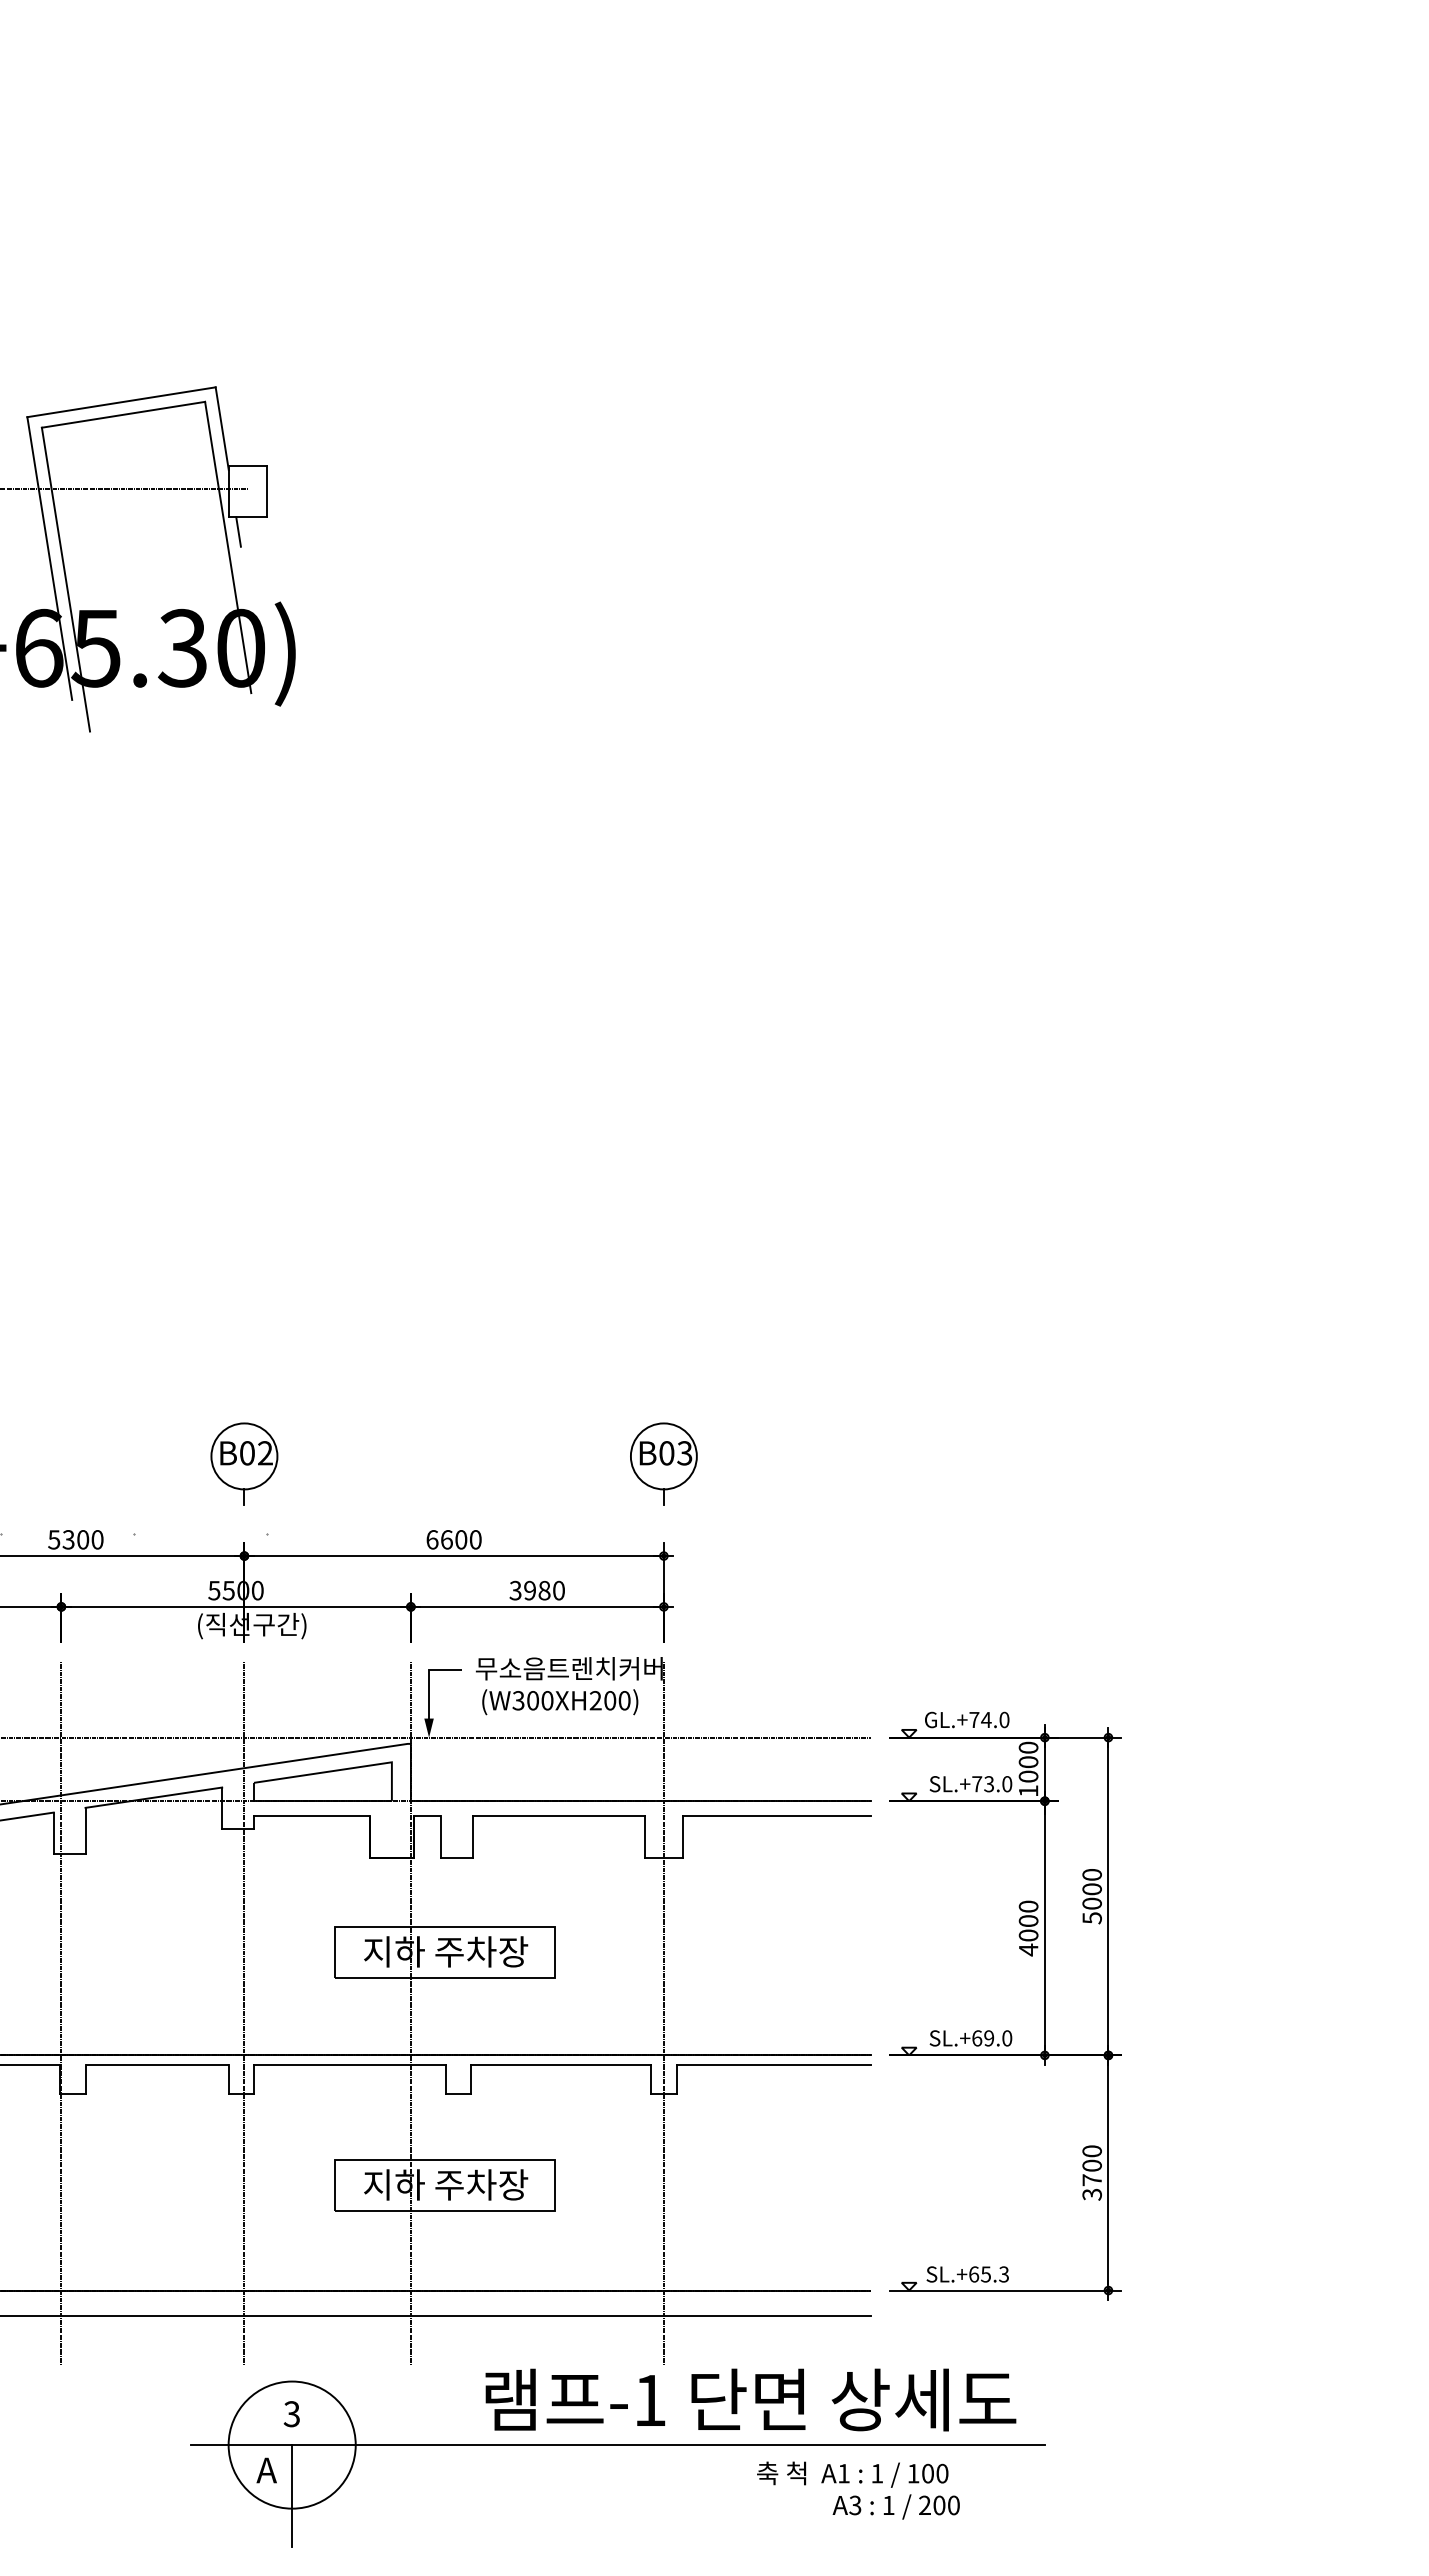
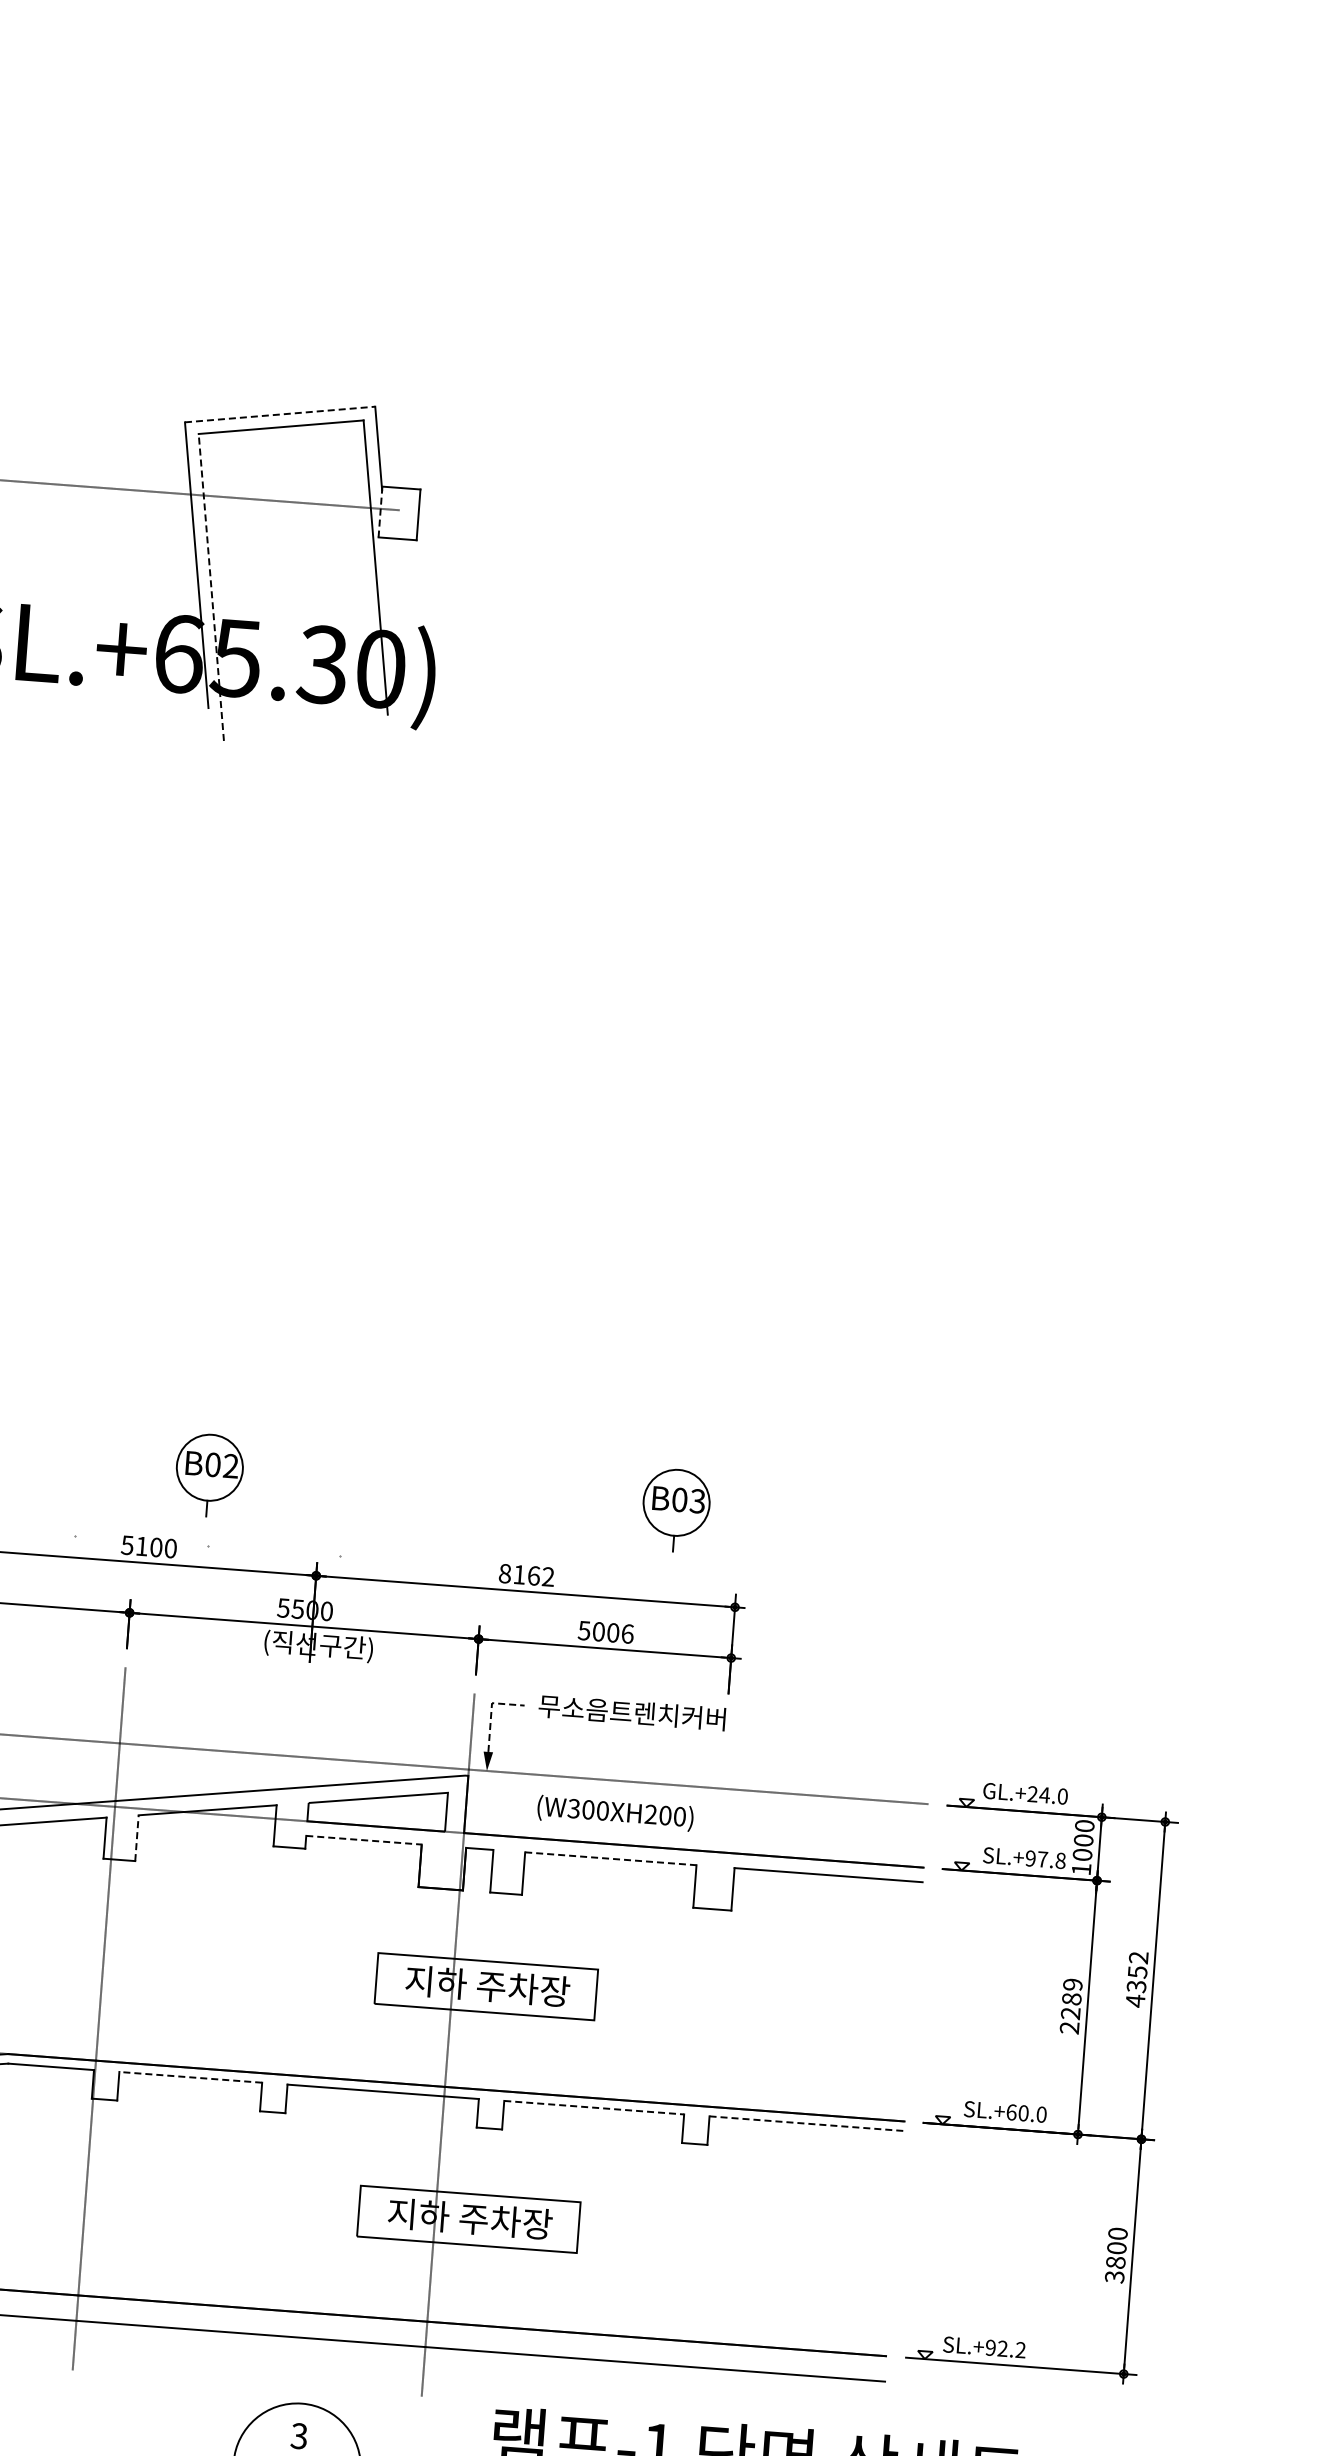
line: (122, 402) -> (281, 414), solid -> dashed
line: (228, 492) -> (380, 512), solid -> dashed
line: (238, 531) -> (387, 552), removed
line: (65, 579) -> (210, 587), solid -> dashed
part: (244, 1463) -> (209, 1474), moved
part: (663, 1463) -> (675, 1509), moved
text: (68, 1539) -> (141, 1546), 5300 -> 5100
text: (453, 1539) -> (526, 1574), 6600 -> 8162
text: (537, 1590) -> (606, 1632), 3980 -> 5006
line: (429, 1676) -> (491, 1709), solid -> dashed
text: (560, 1702) -> (615, 1813), moved
text: (974, 1719) -> (1032, 1793), GL.+74.0 -> GL.+24.0
text: (992, 1784) -> (1046, 1860), SL.+73.0 -> SL.+97.8
line: (311, 1815) -> (363, 1839), solid -> dashed
line: (559, 1815) -> (611, 1858), solid -> dashed
line: (85, 1830) -> (136, 1837), solid -> dashed
text: (1091, 1896) -> (1136, 1979), 5000 -> 4352
text: (1028, 1928) -> (1071, 2006), 4000 -> 2289
line: (244, 2013) -> (281, 2032), removed
line: (663, 2013) -> (700, 2064), removed
text: (989, 2038) -> (1023, 2113), SL.+69.0 -> SL.+60.0
line: (156, 2064) -> (190, 2076), solid -> dashed
line: (561, 2064) -> (594, 2107), solid -> dashed
line: (774, 2064) -> (807, 2123), solid -> dashed
text: (1091, 2180) -> (1115, 2262), 3700 -> 3800
text: (989, 2274) -> (1006, 2349), SL.+65.3 -> SL.+92.2

